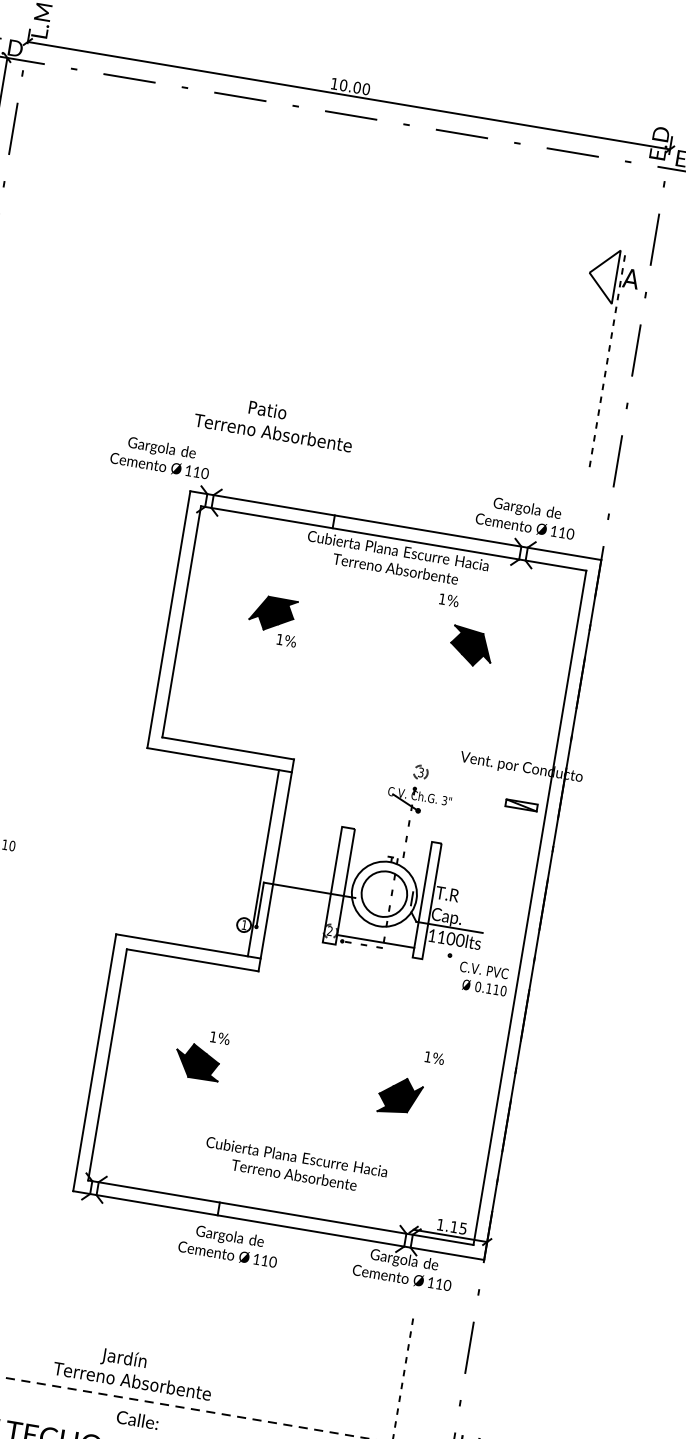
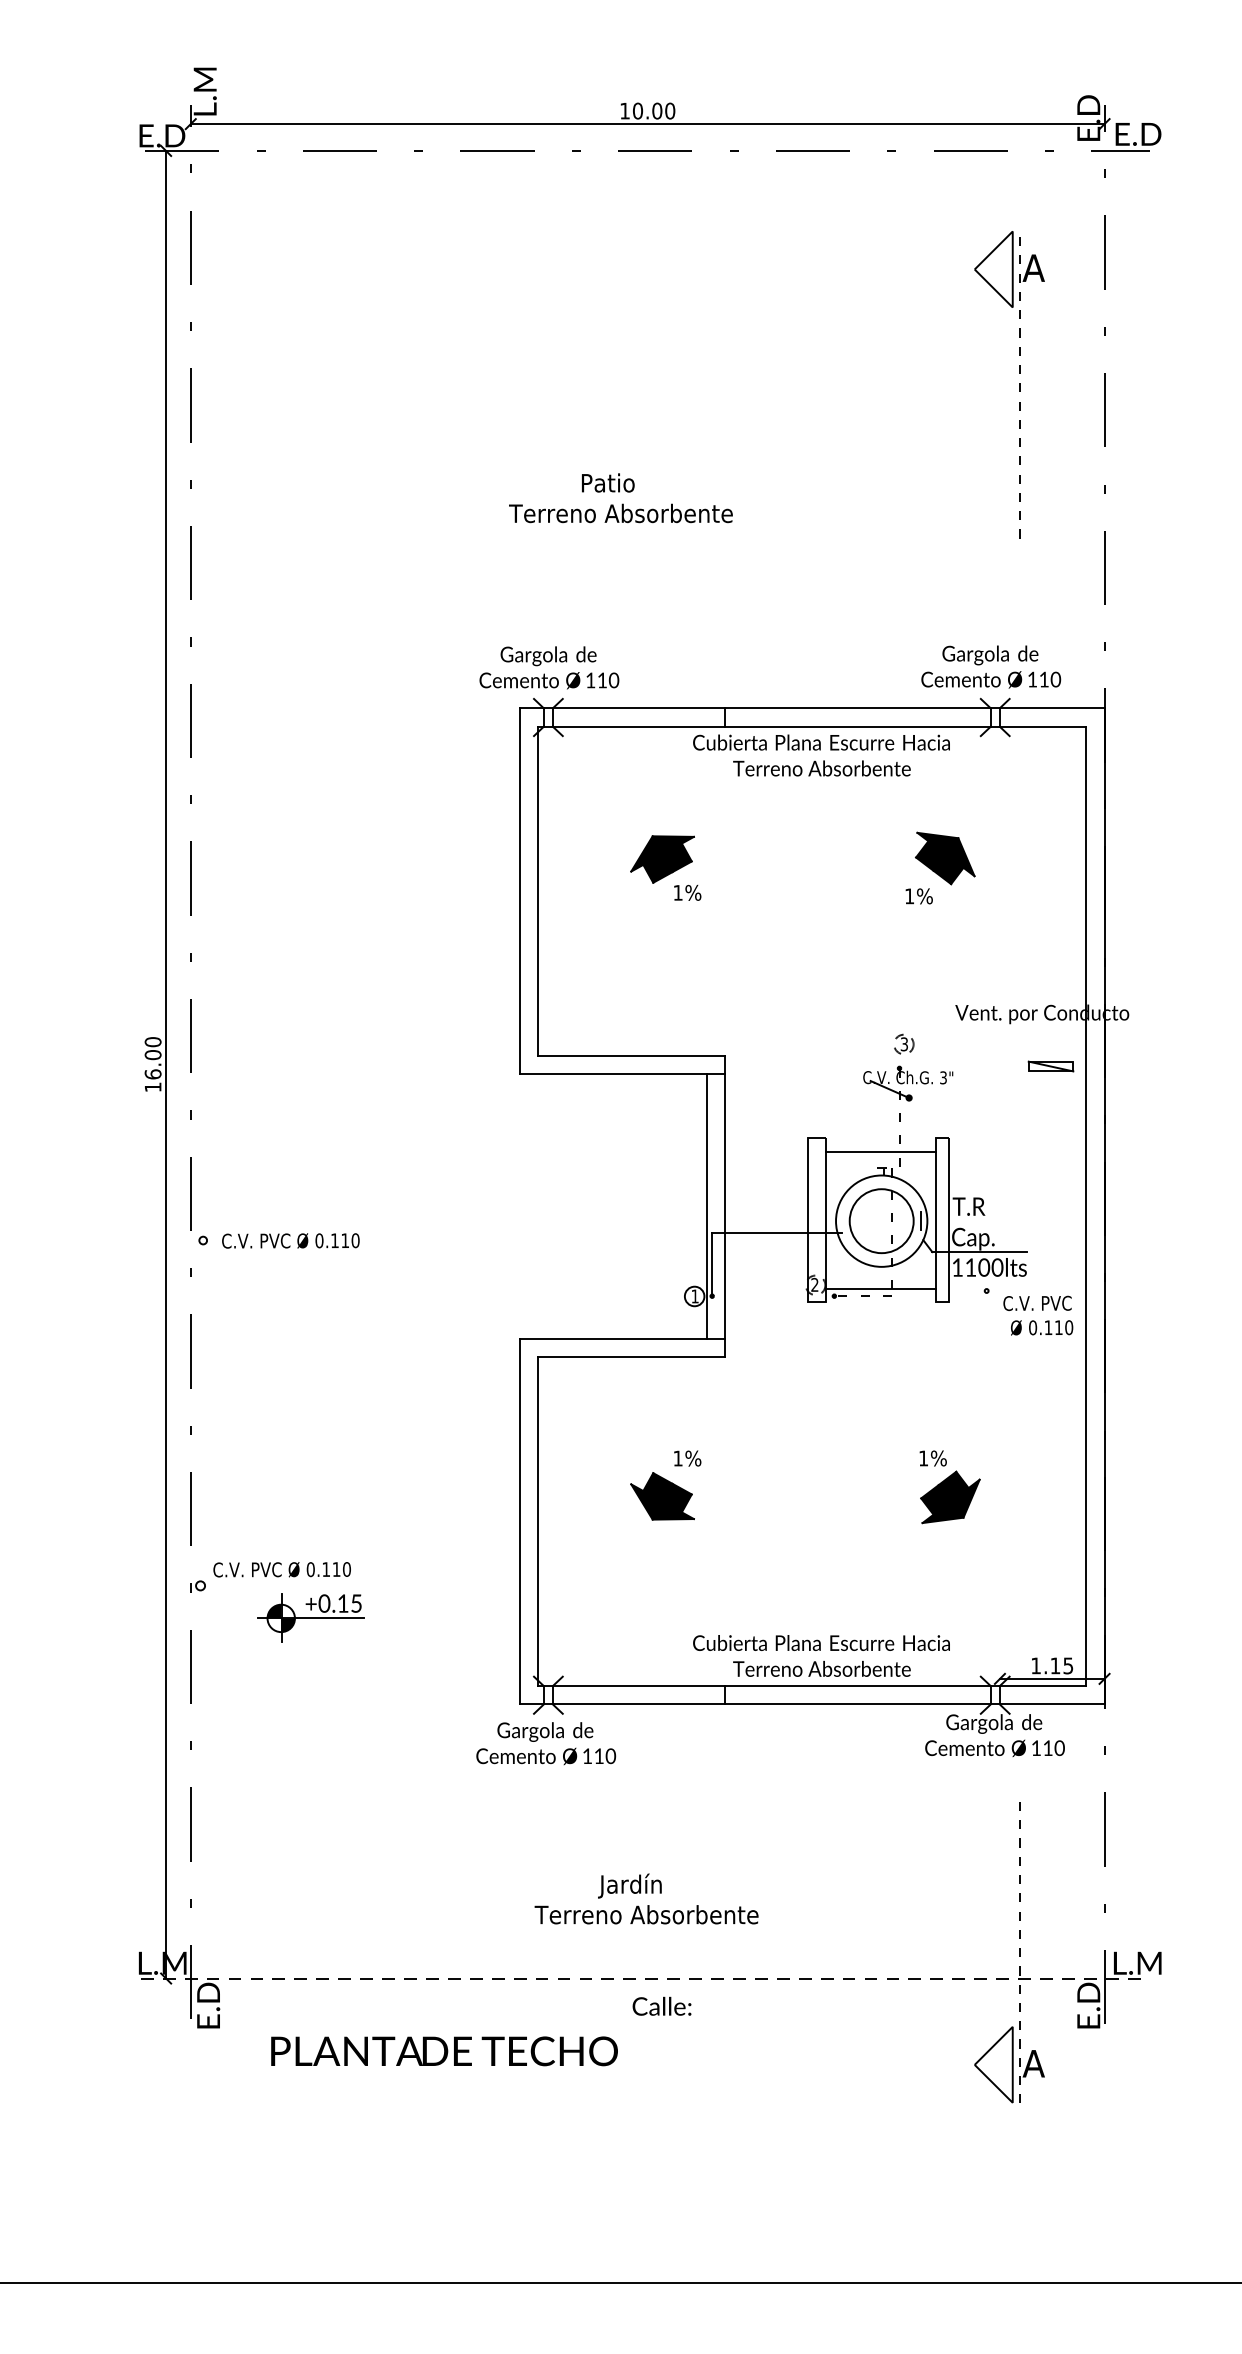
part: (607, 358) -> (1019, 384), moved
text: (274, 422) -> (620, 498), moved
text: (161, 456) -> (549, 667), moved
text: (448, 600) -> (918, 896), moved
line: (391, 845) -> (880, 1151), added
text: (434, 1058) -> (932, 1458), moved
text: (295, 1165) -> (821, 1655), moved
text: (229, 1245) -> (546, 1743), moved
text: (134, 1369) -> (646, 1898), moved

